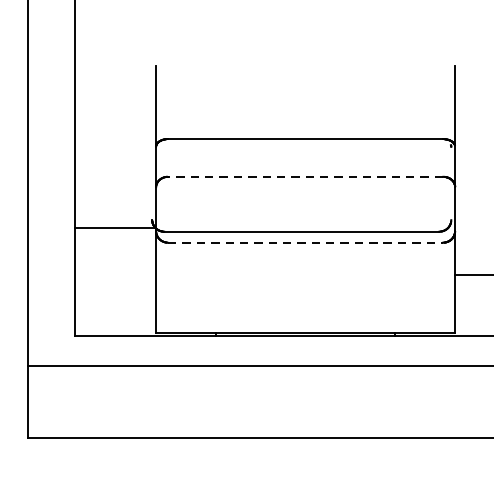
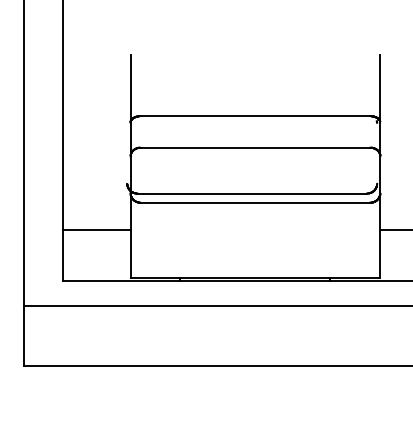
line: (305, 176) -> (255, 147), dashed -> solid
line: (115, 228) -> (96, 230), moved
line: (305, 242) -> (255, 202), dashed -> solid

